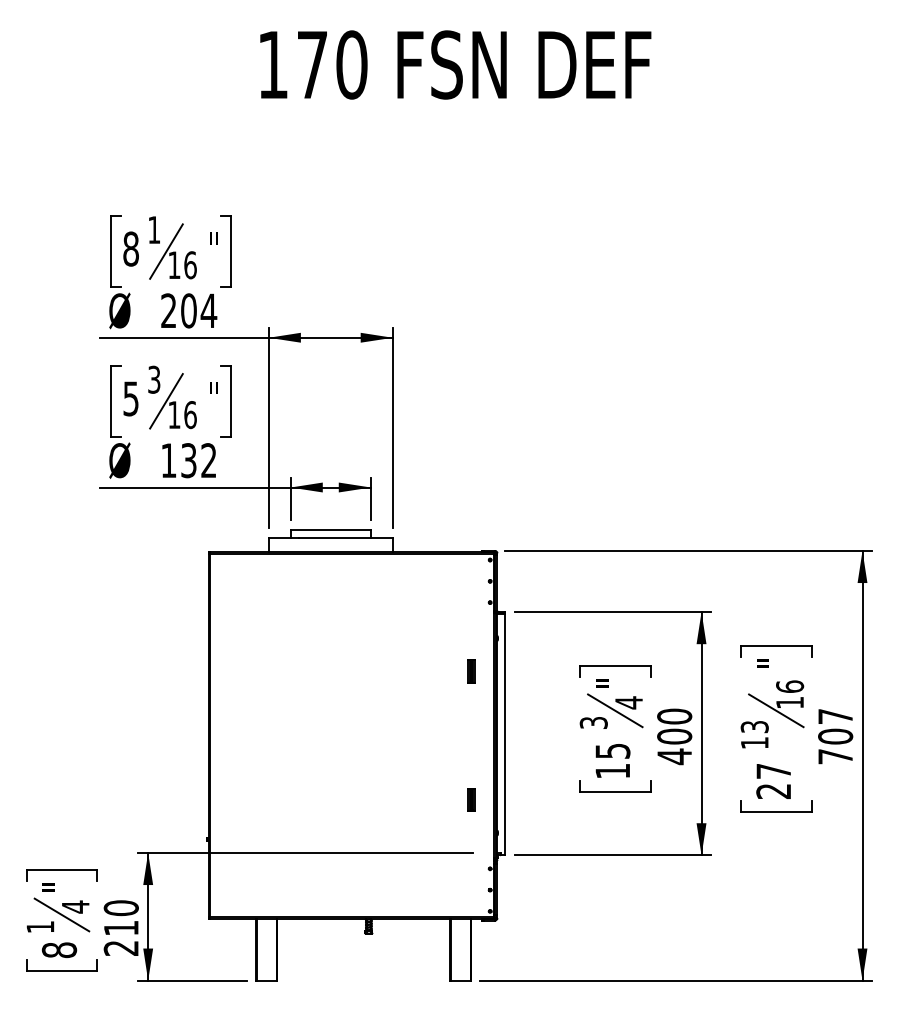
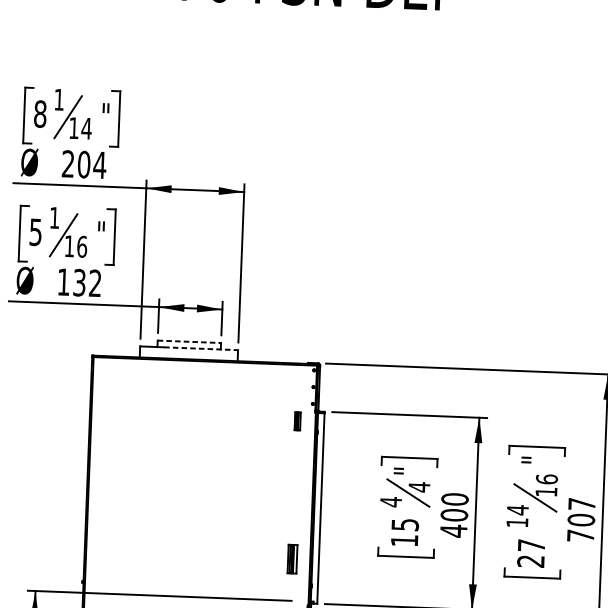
text: (190, 265) -> (86, 128), 16 -> 14
text: (154, 379) -> (54, 217), 3 -> 1
line: (331, 530) -> (189, 342), solid -> dashed
line: (346, 538) -> (201, 348), solid -> dashed
part: (471, 671) -> (297, 421), moved
text: (593, 722) -> (390, 501), 3 -> 4
text: (754, 726) -> (517, 509), 13 -> 14
part: (471, 799) -> (292, 558), size x1.6

